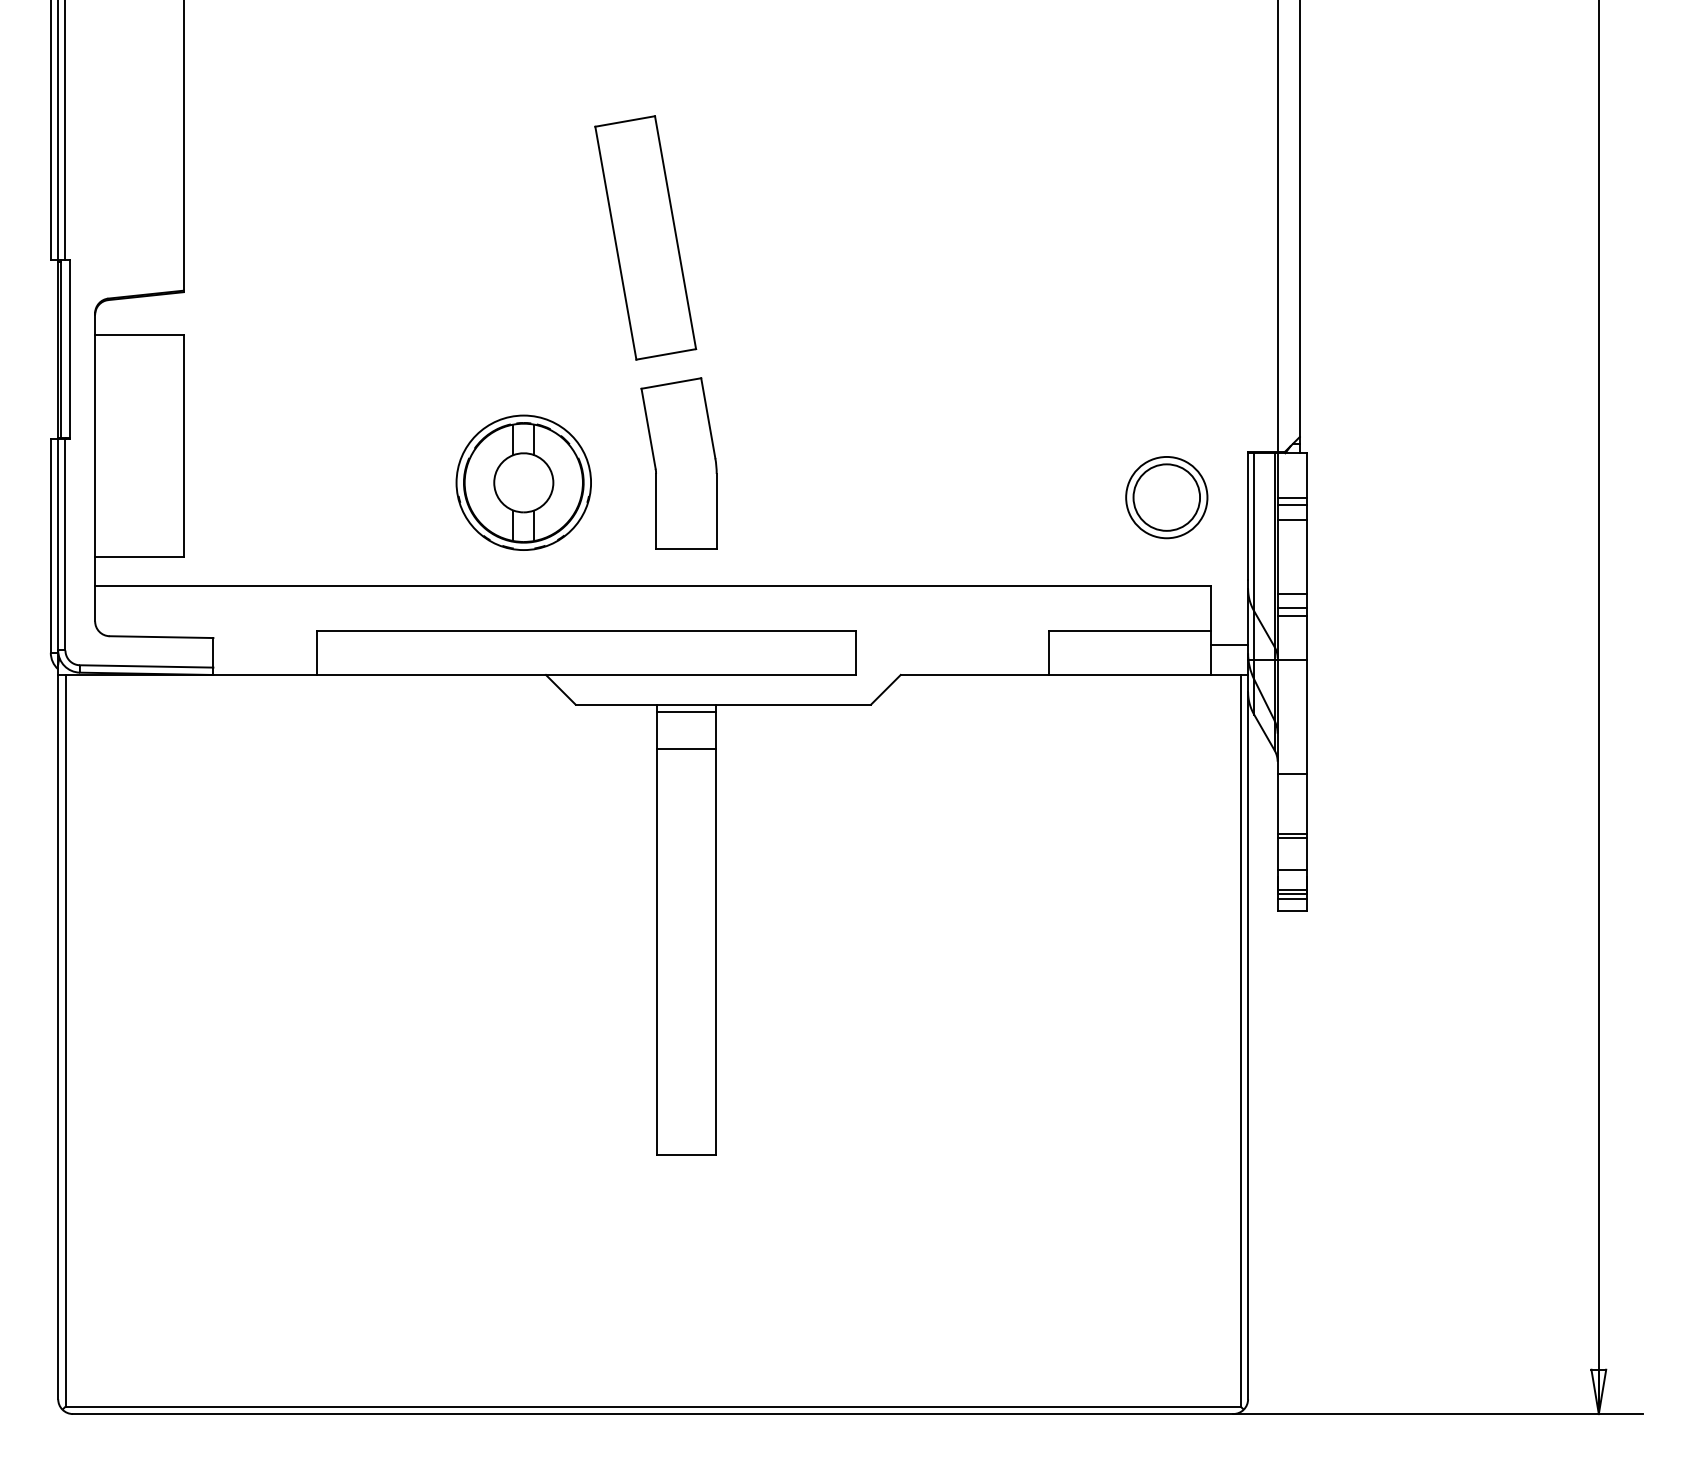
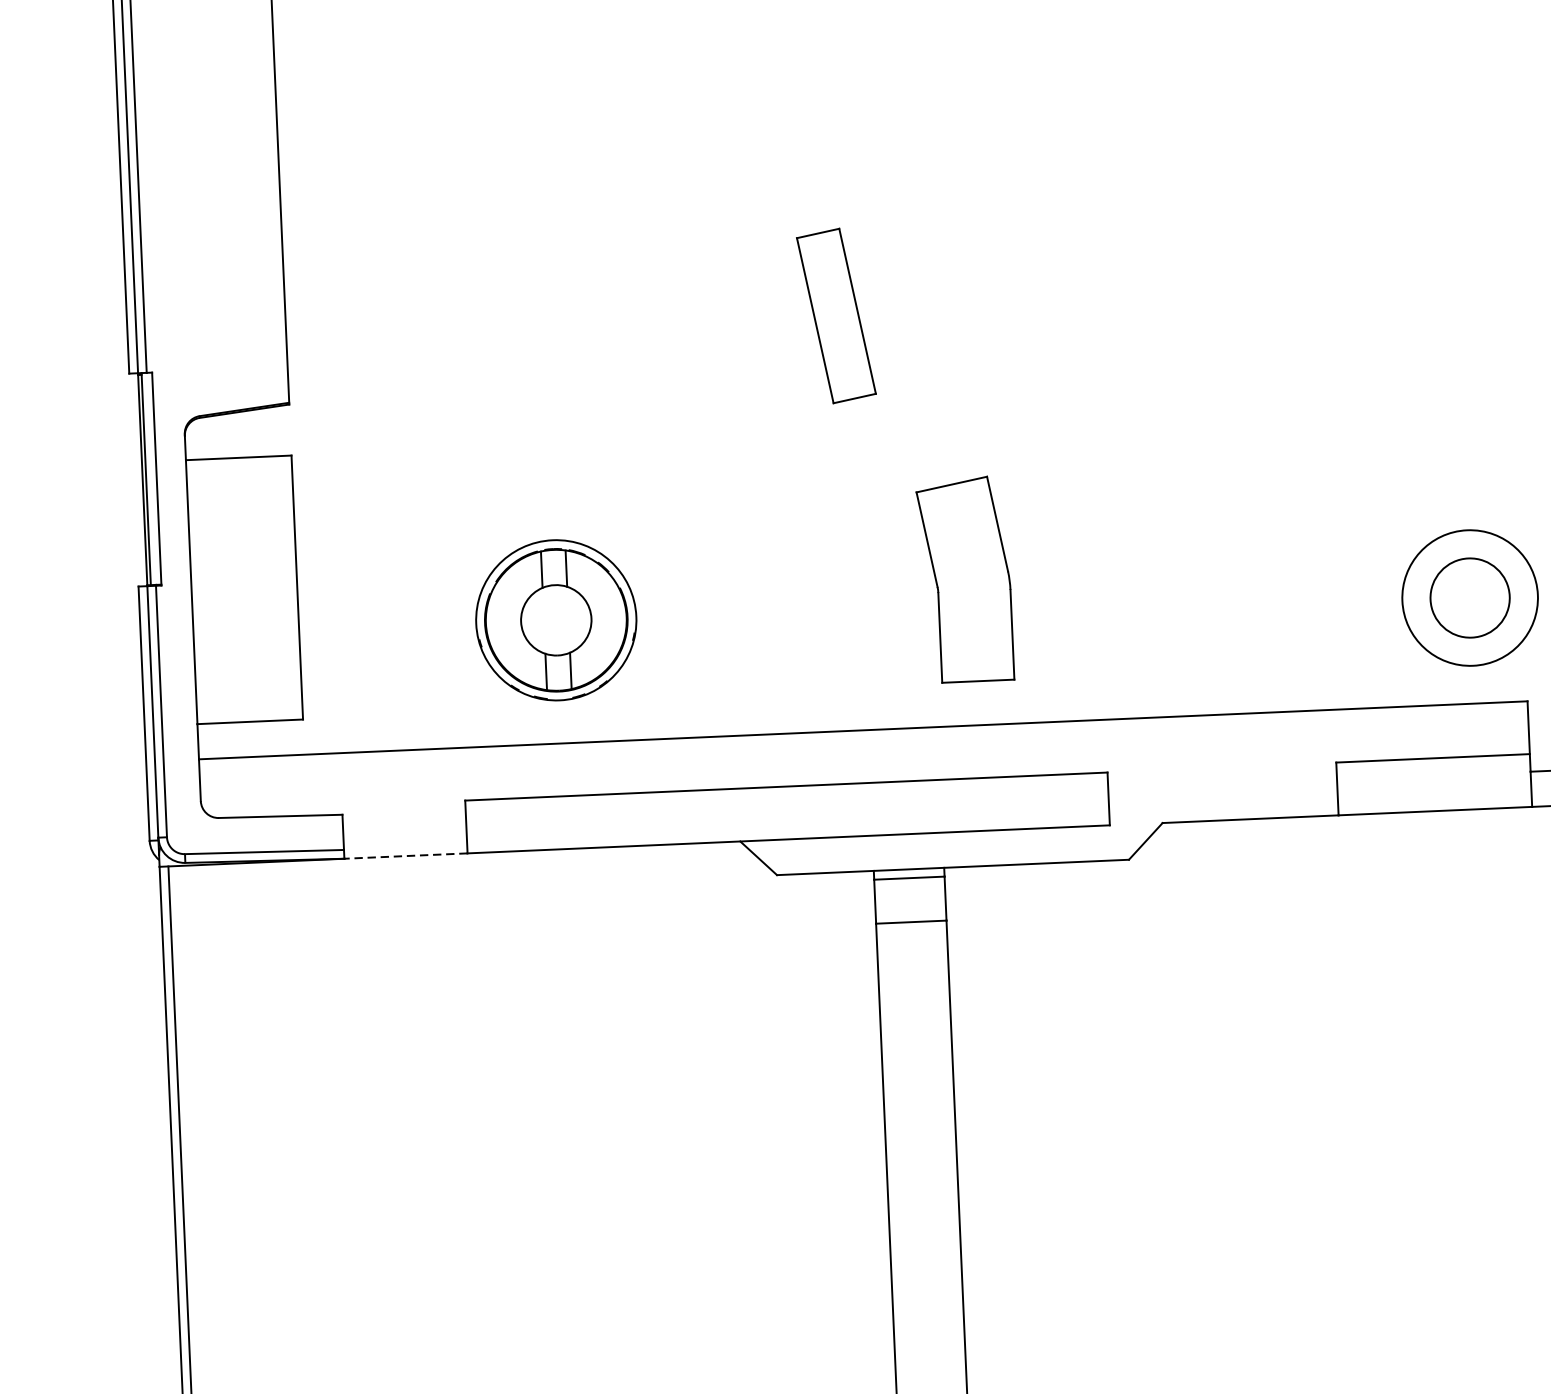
part: (645, 237) -> (836, 315), size x0.6
part: (678, 463) -> (964, 579), moved
part: (523, 482) -> (555, 619), moved
circle: (1166, 497) -> (1469, 597), size x1.4
line: (265, 674) -> (406, 855), solid -> dashed

